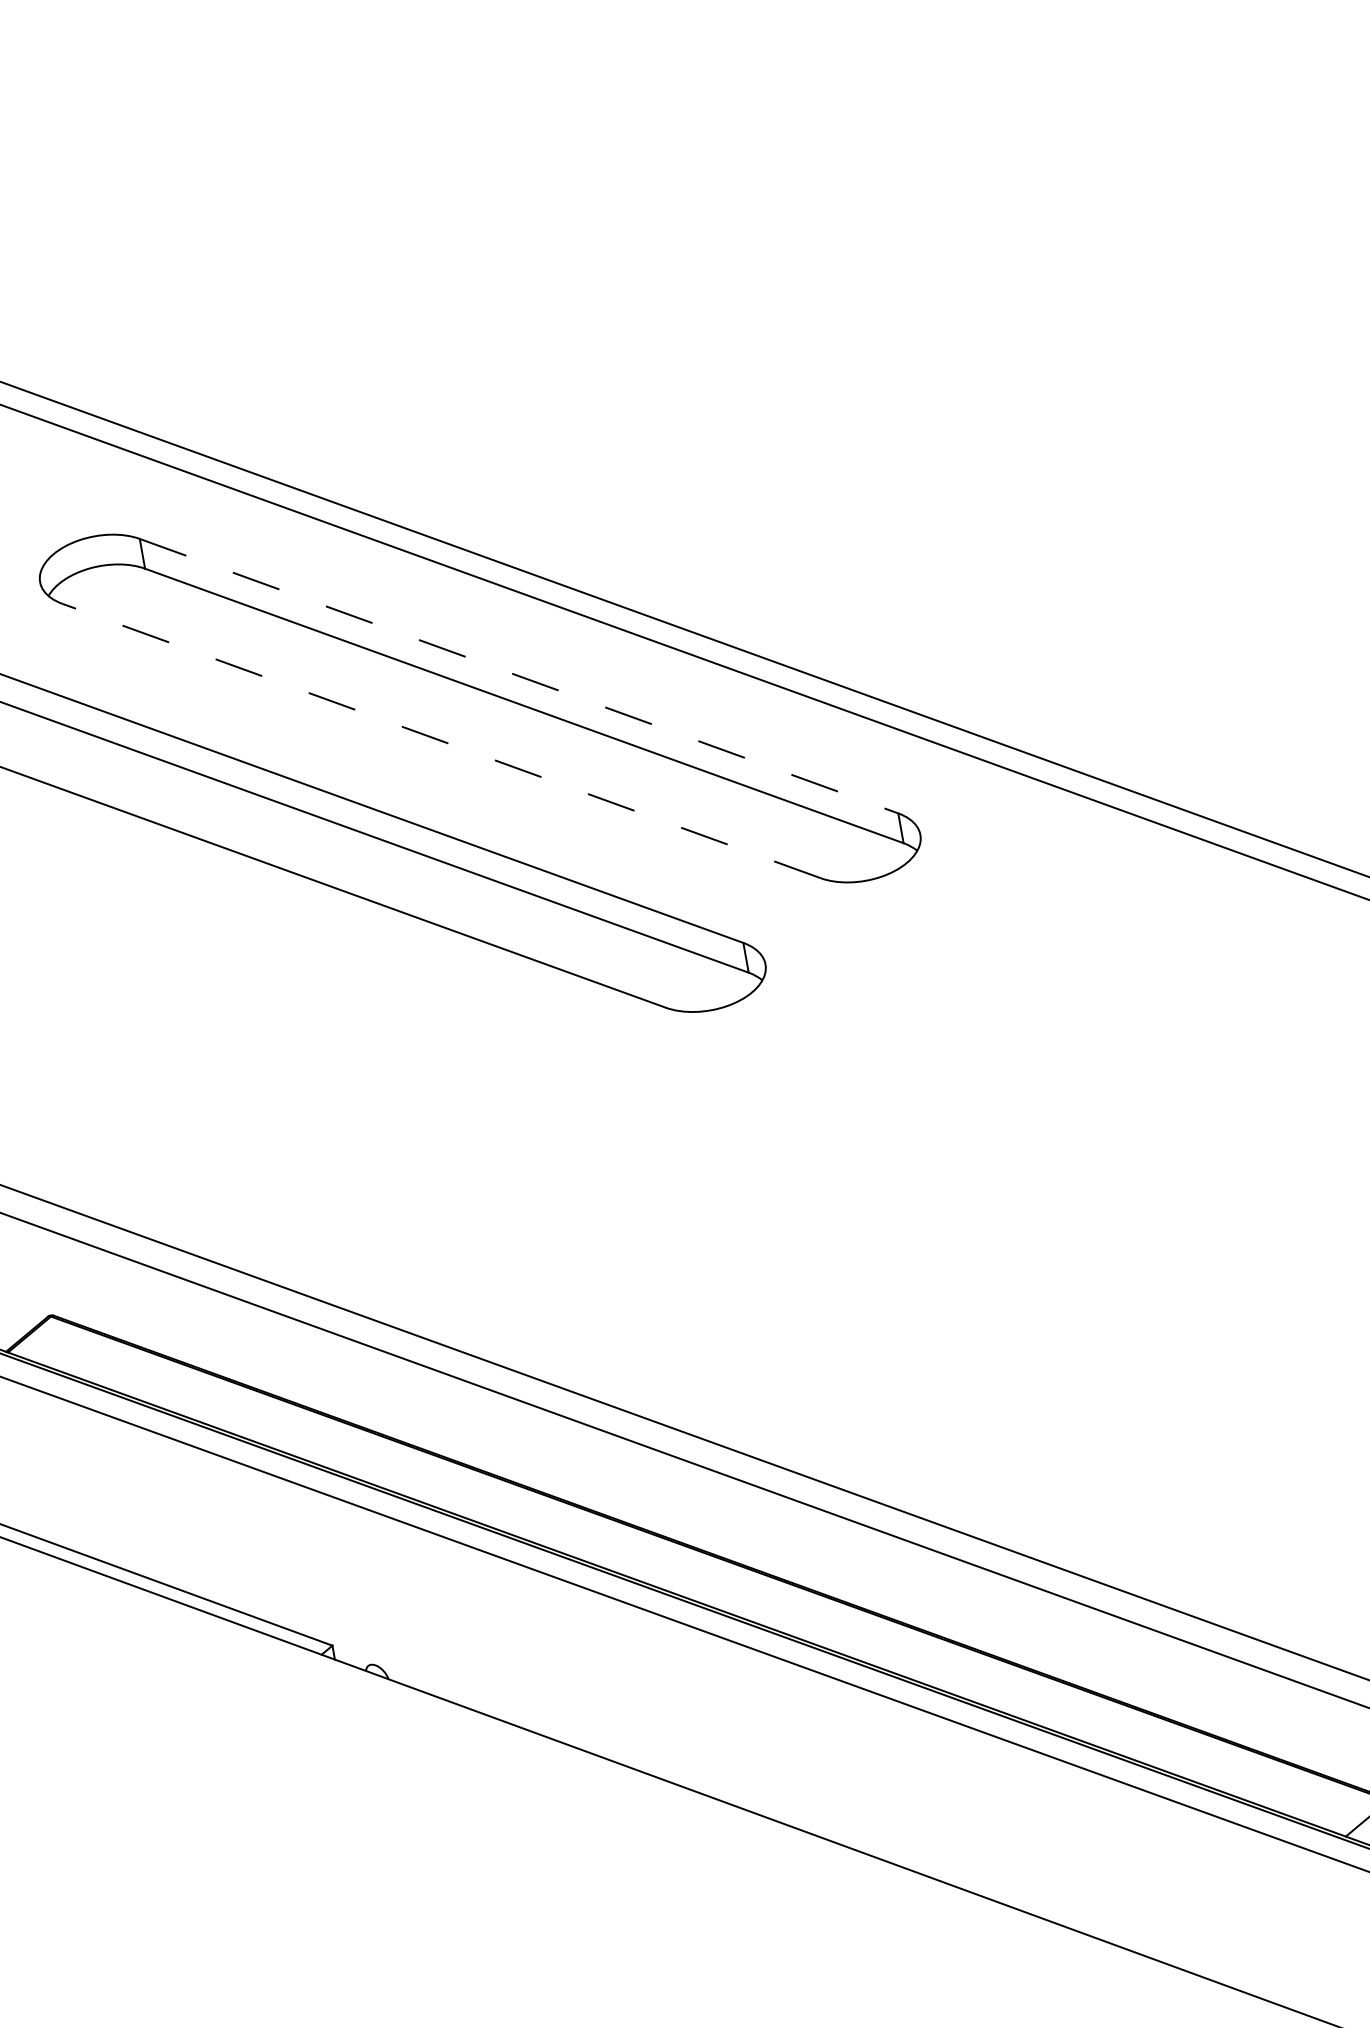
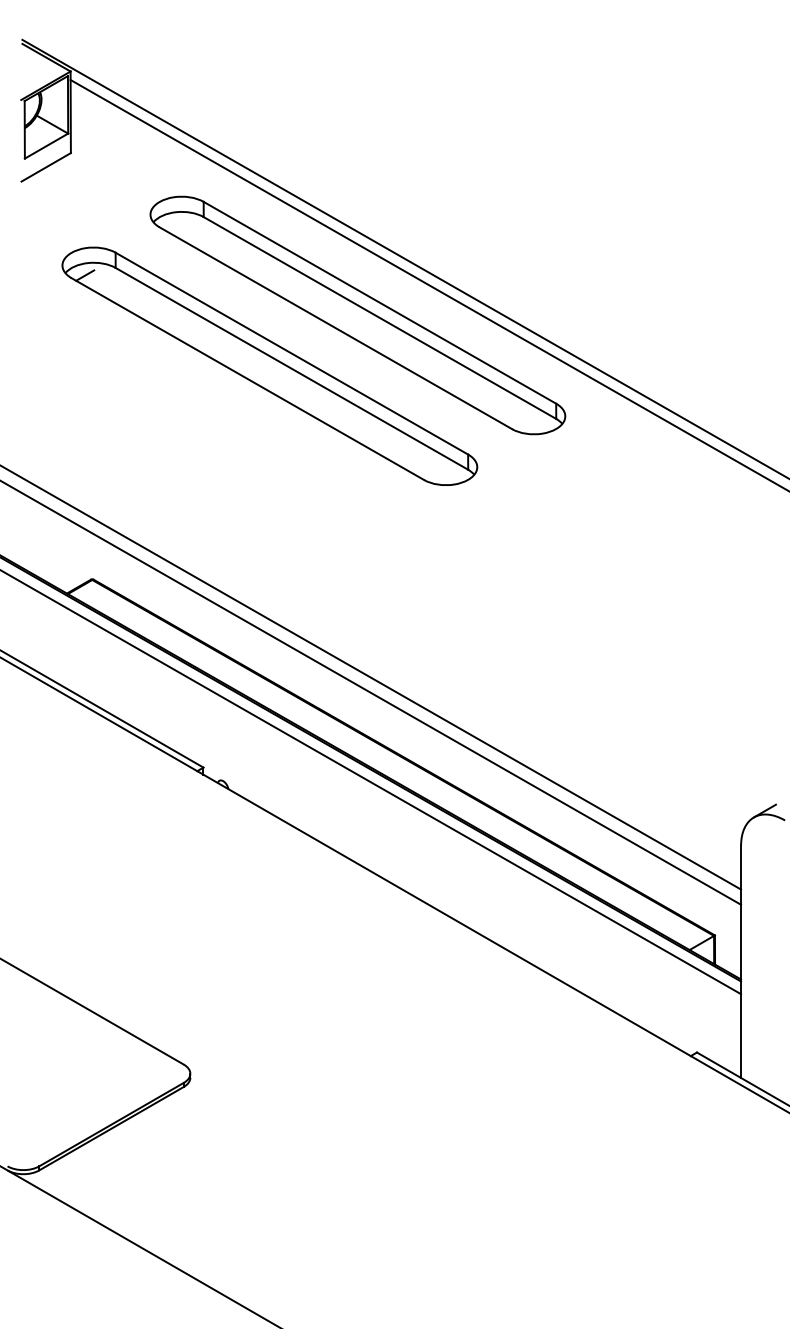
line: (520, 677) -> (380, 303), dashed -> solid
line: (440, 739) -> (335, 327), dashed -> solid

